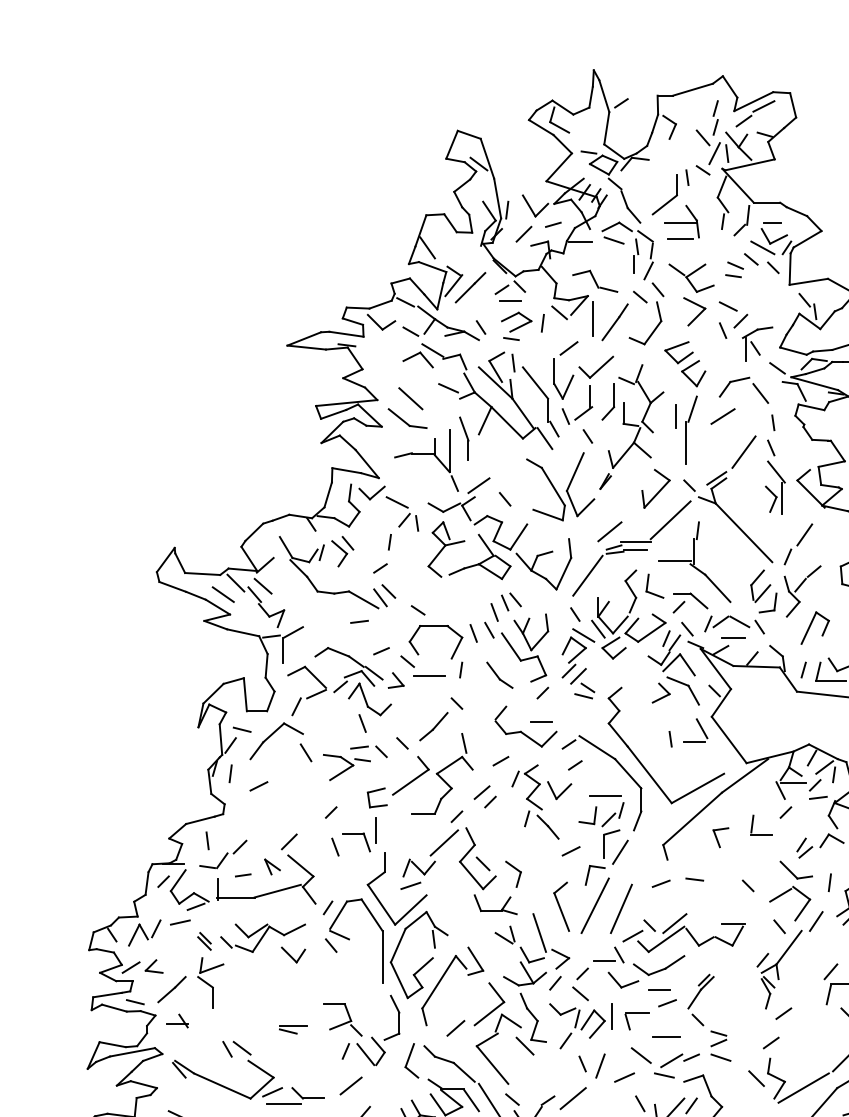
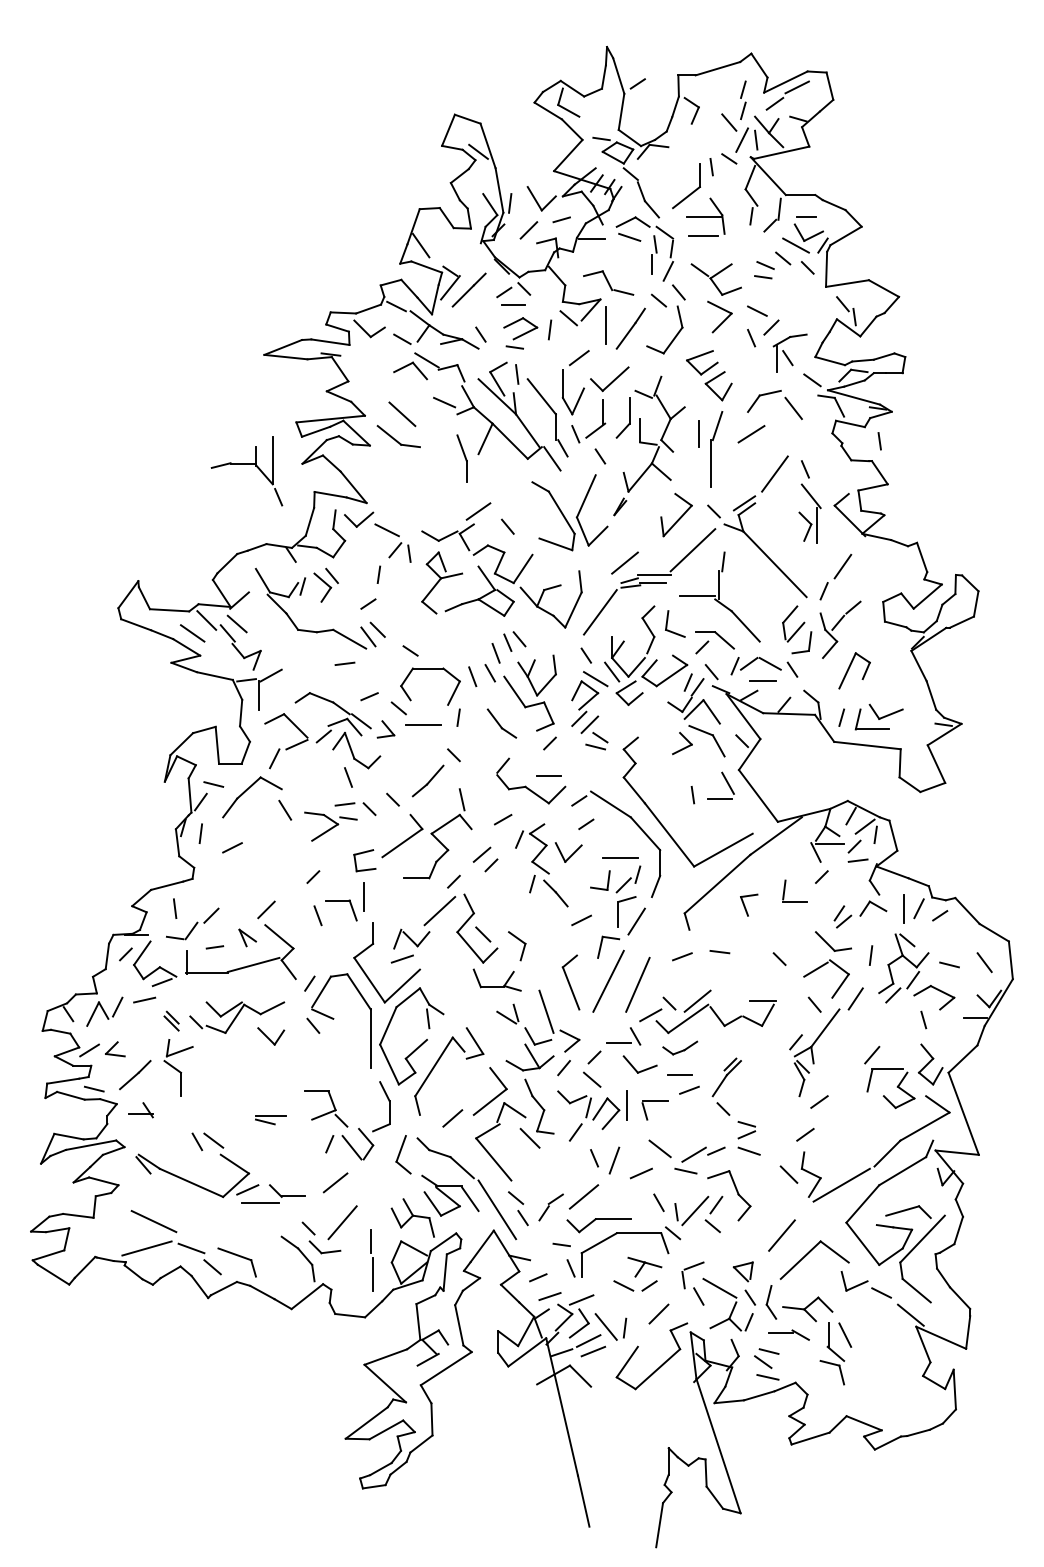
line: (773, 423) -> (879, 441), moved
part: (426, 454) -> (246, 464), moved
part: (659, 964) -> (680, 1047), size x0.6
line: (666, 1036) -> (688, 1127), removed

